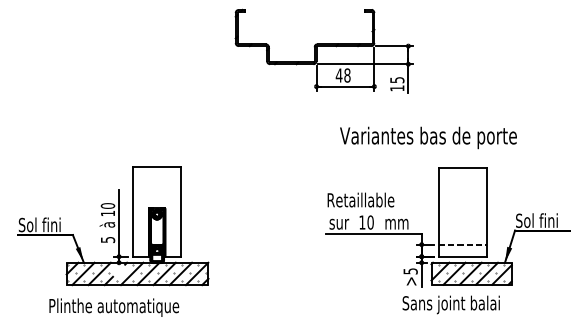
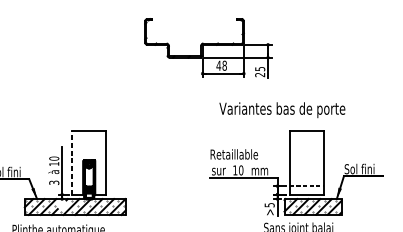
text: (397, 88) -> (260, 75), 15 -> 25
line: (133, 212) -> (72, 163), solid -> dashed
text: (107, 239) -> (53, 182), 5 -> 3

